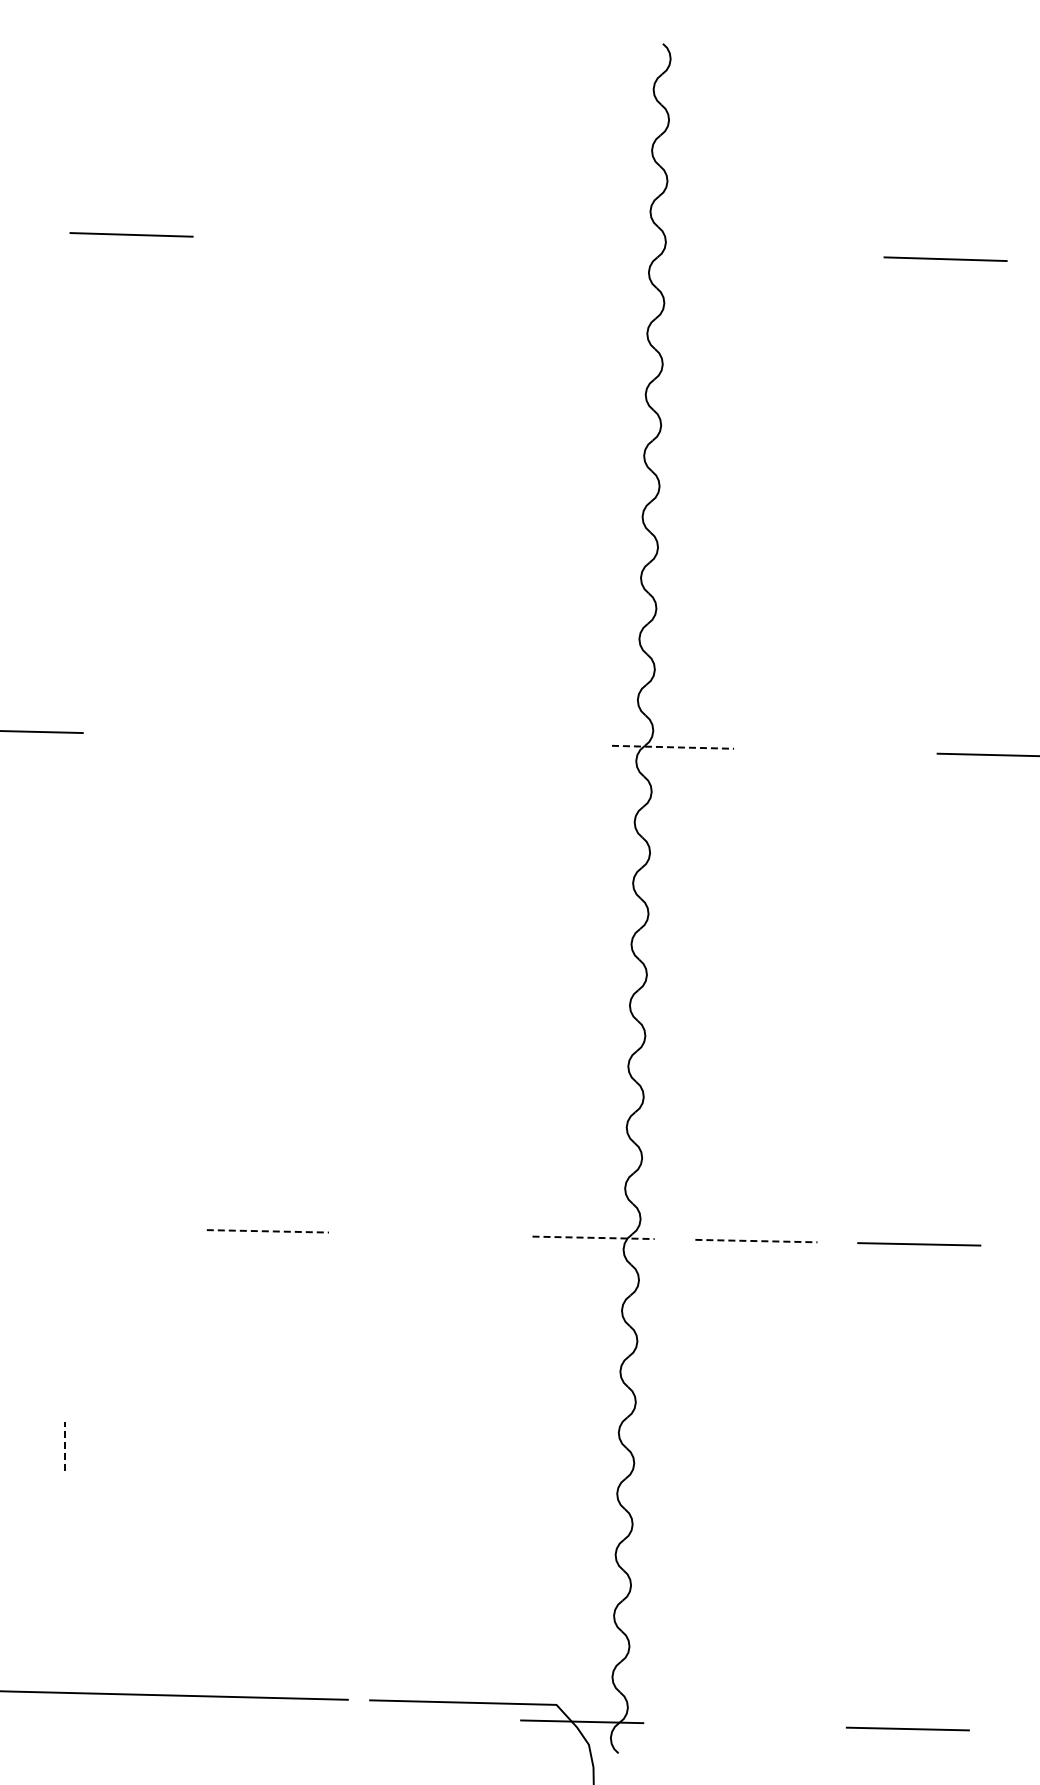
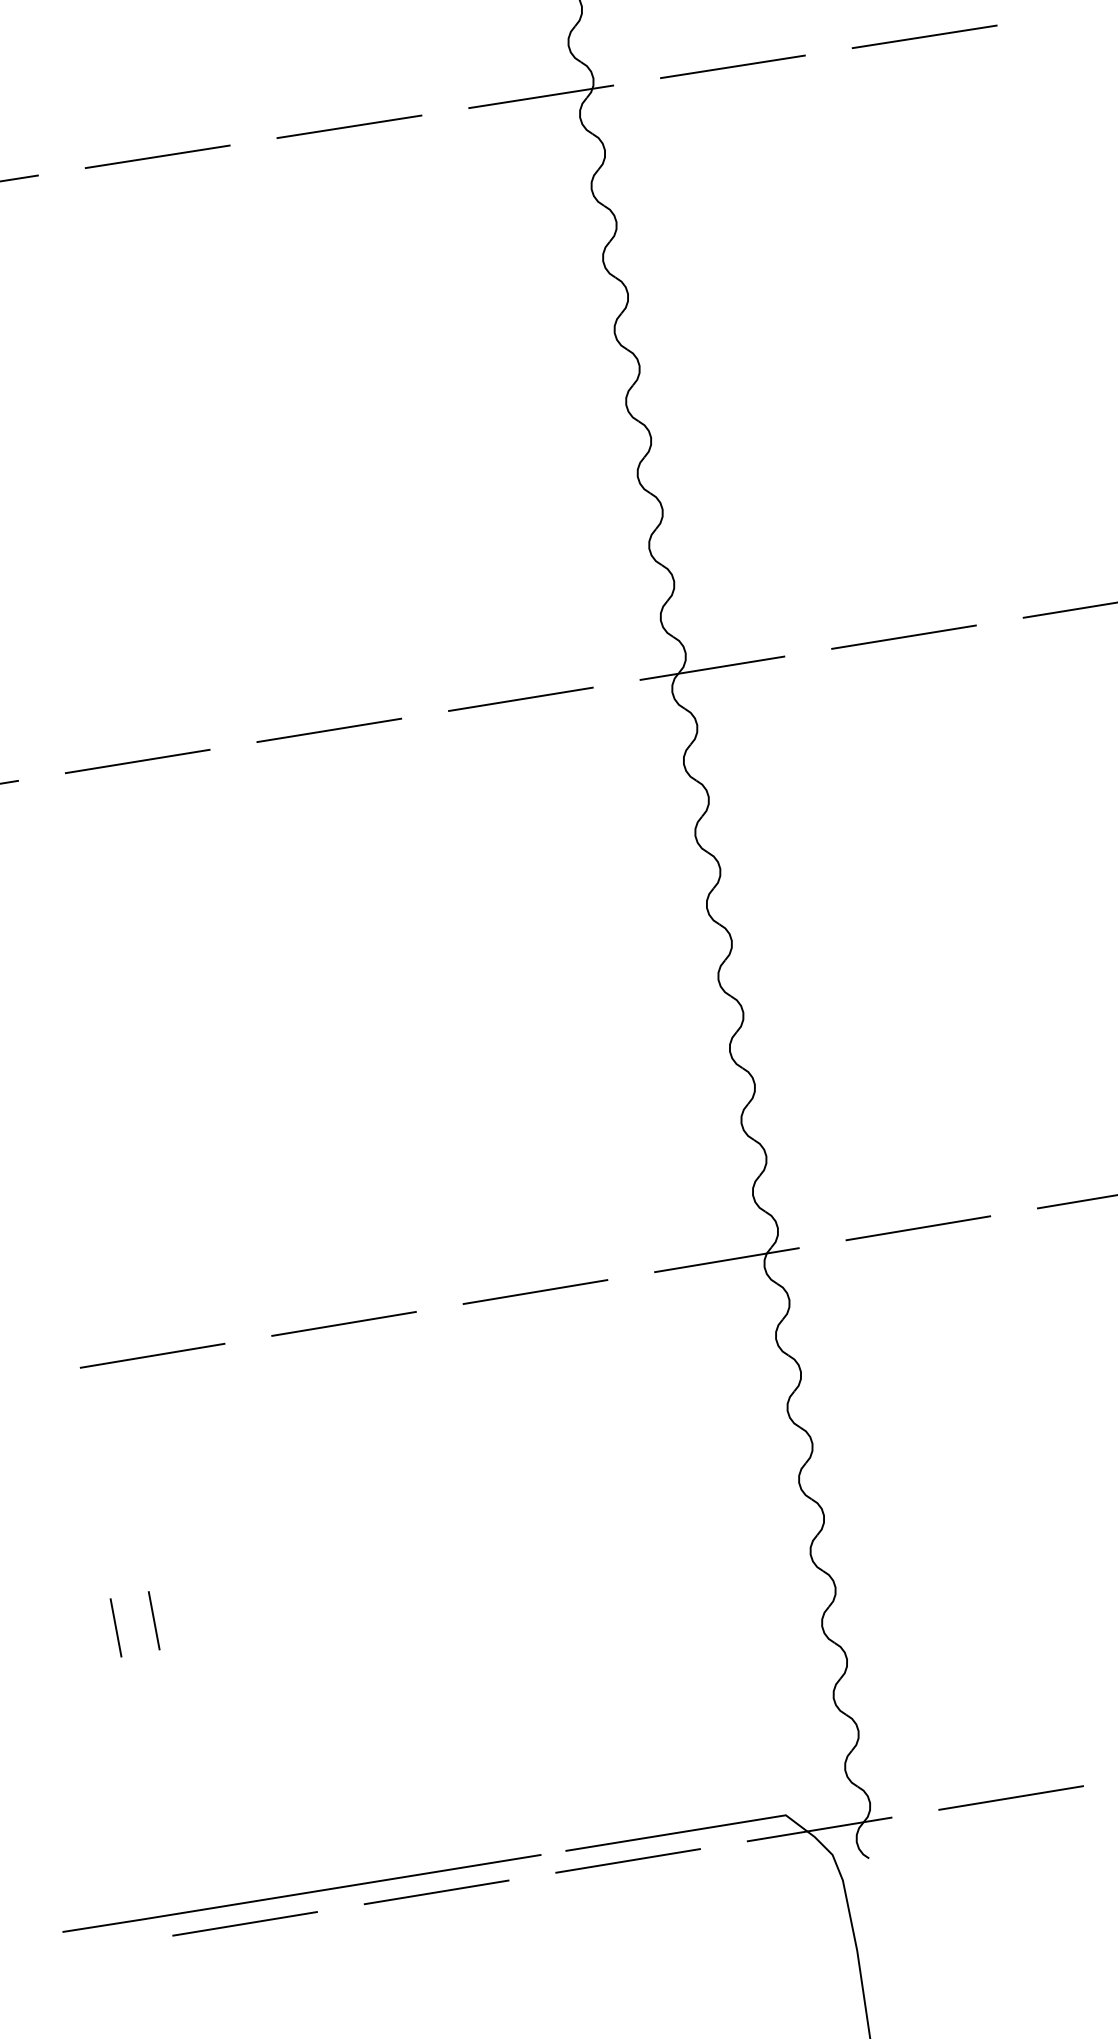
line: (294, 239) -> (157, 156), added
line: (457, 244) -> (349, 126), added
line: (619, 249) -> (540, 96), added
line: (782, 254) -> (732, 67), added
line: (184, 735) -> (137, 761), added
line: (347, 738) -> (329, 729), added
line: (510, 742) -> (521, 698), added
line: (673, 747) -> (713, 668), dashed -> solid
line: (835, 750) -> (903, 636), added
line: (104, 1227) -> (151, 1355), added
line: (268, 1231) -> (344, 1323), dashed -> solid
line: (430, 1234) -> (535, 1291), added
line: (594, 1237) -> (727, 1259), dashed -> solid
line: (756, 1241) -> (918, 1228), dashed -> solid
line: (32, 1446) -> (115, 1627), added
line: (65, 1446) -> (154, 1620), dashed -> solid
line: (93, 1710) -> (244, 1923), added
line: (256, 1714) -> (436, 1892), added
line: (419, 1717) -> (628, 1860), added
line: (744, 1725) -> (1010, 1798), added

